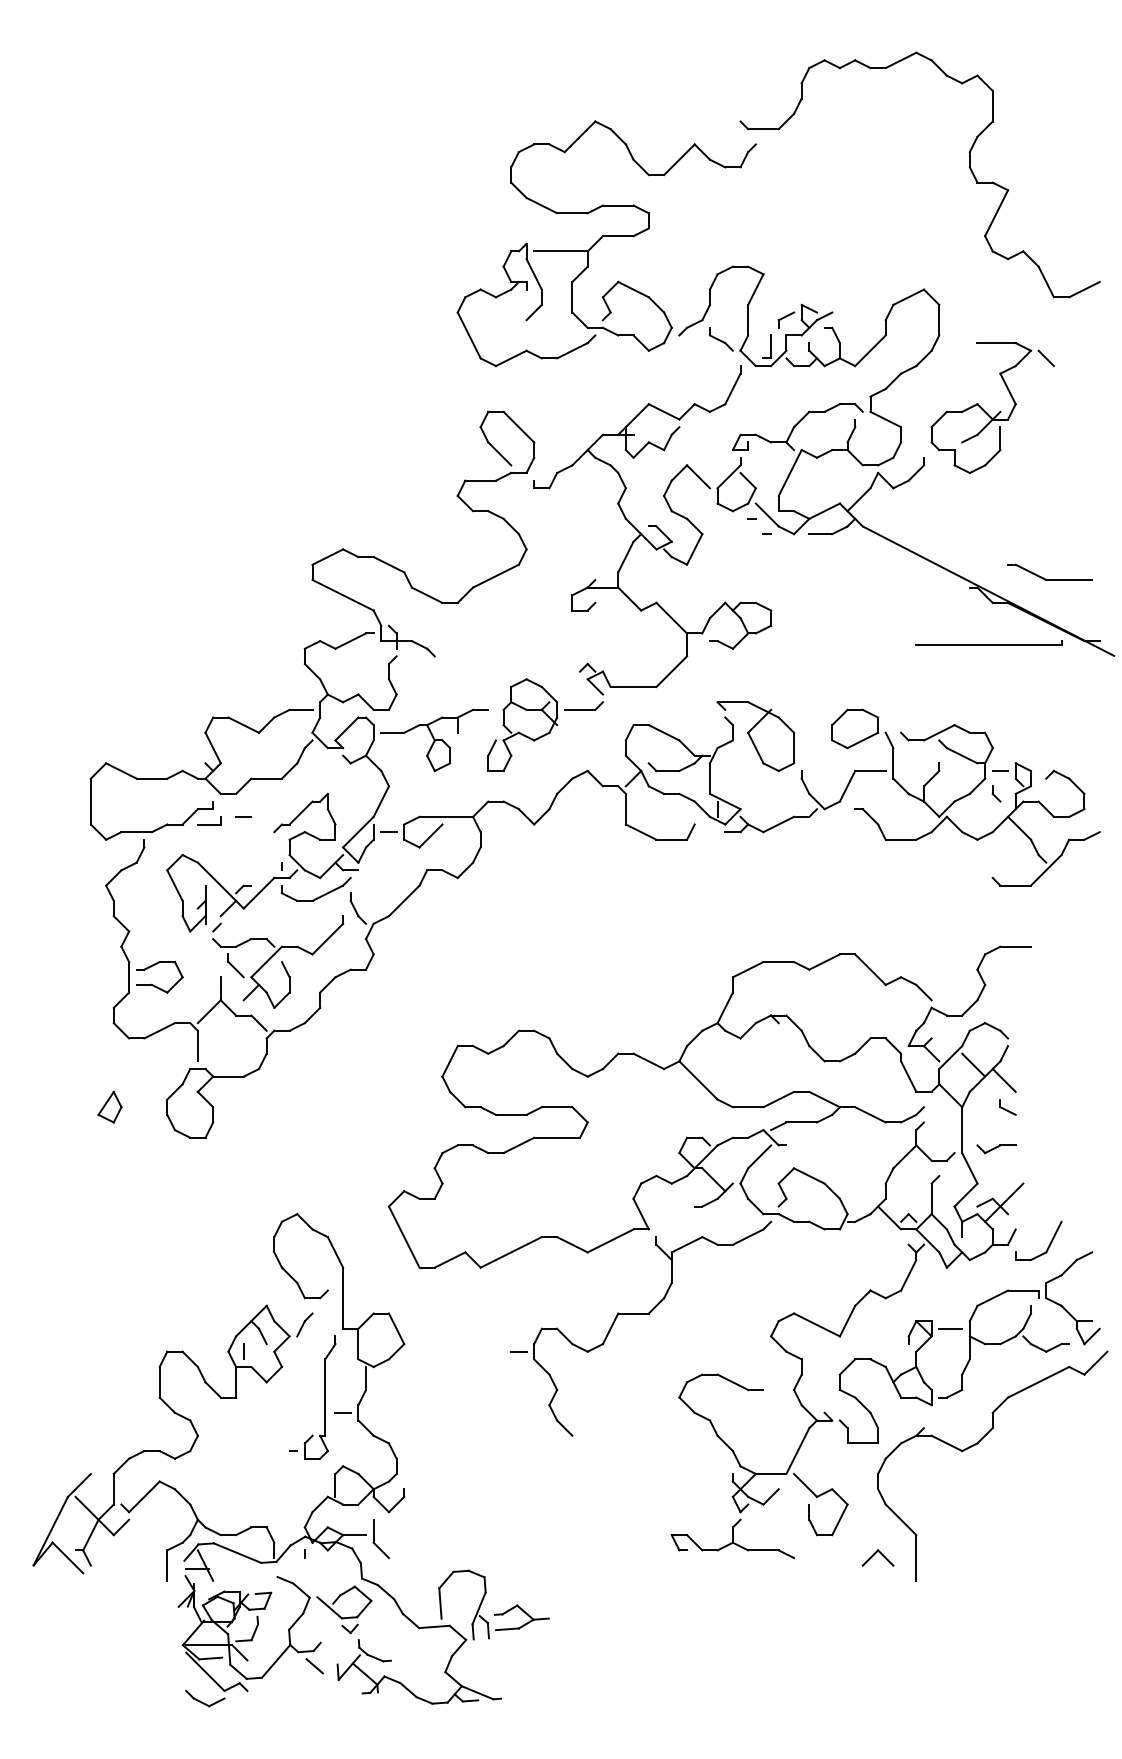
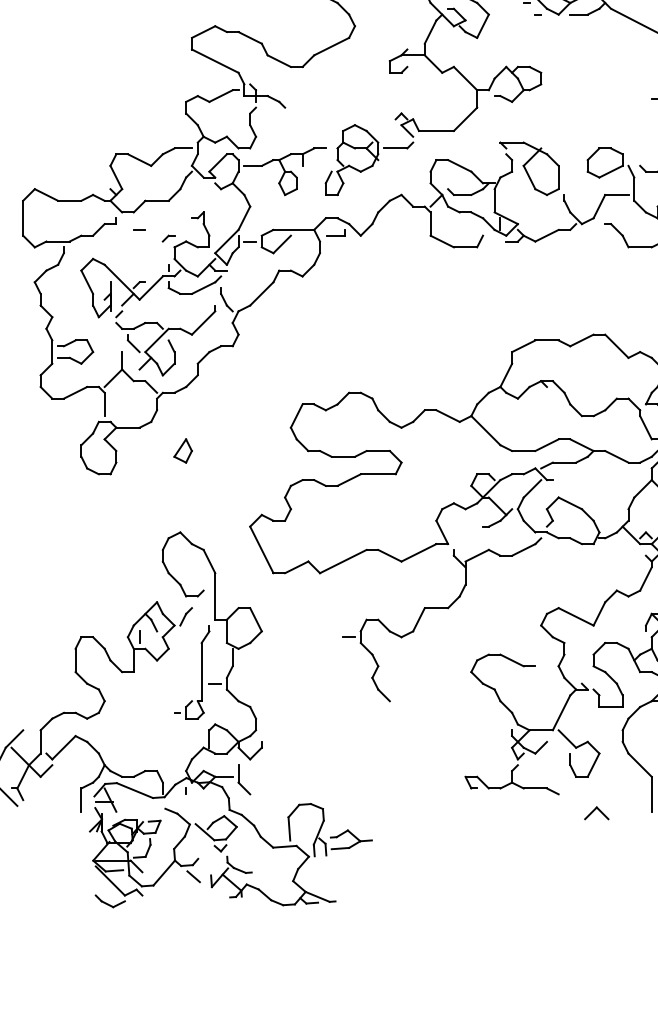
line: (300, 812) -> (182, 226), removed
part: (209, 820) -> (335, 232), moved
part: (109, 1106) -> (182, 450), moved
part: (877, 1557) -> (596, 812), moved

